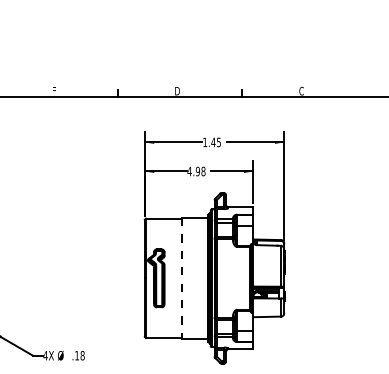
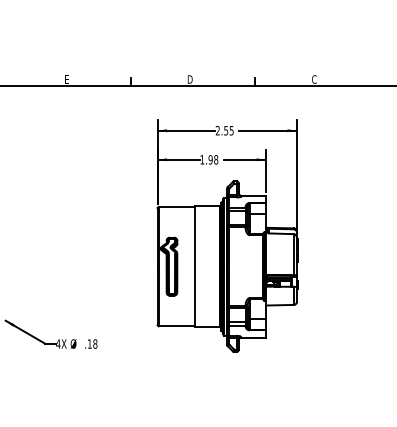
text: (208, 142) -> (221, 130), 1.45 -> 2.55
text: (189, 171) -> (202, 159), 4.98 -> 1.98
line: (182, 279) -> (195, 267), dashed -> solid

